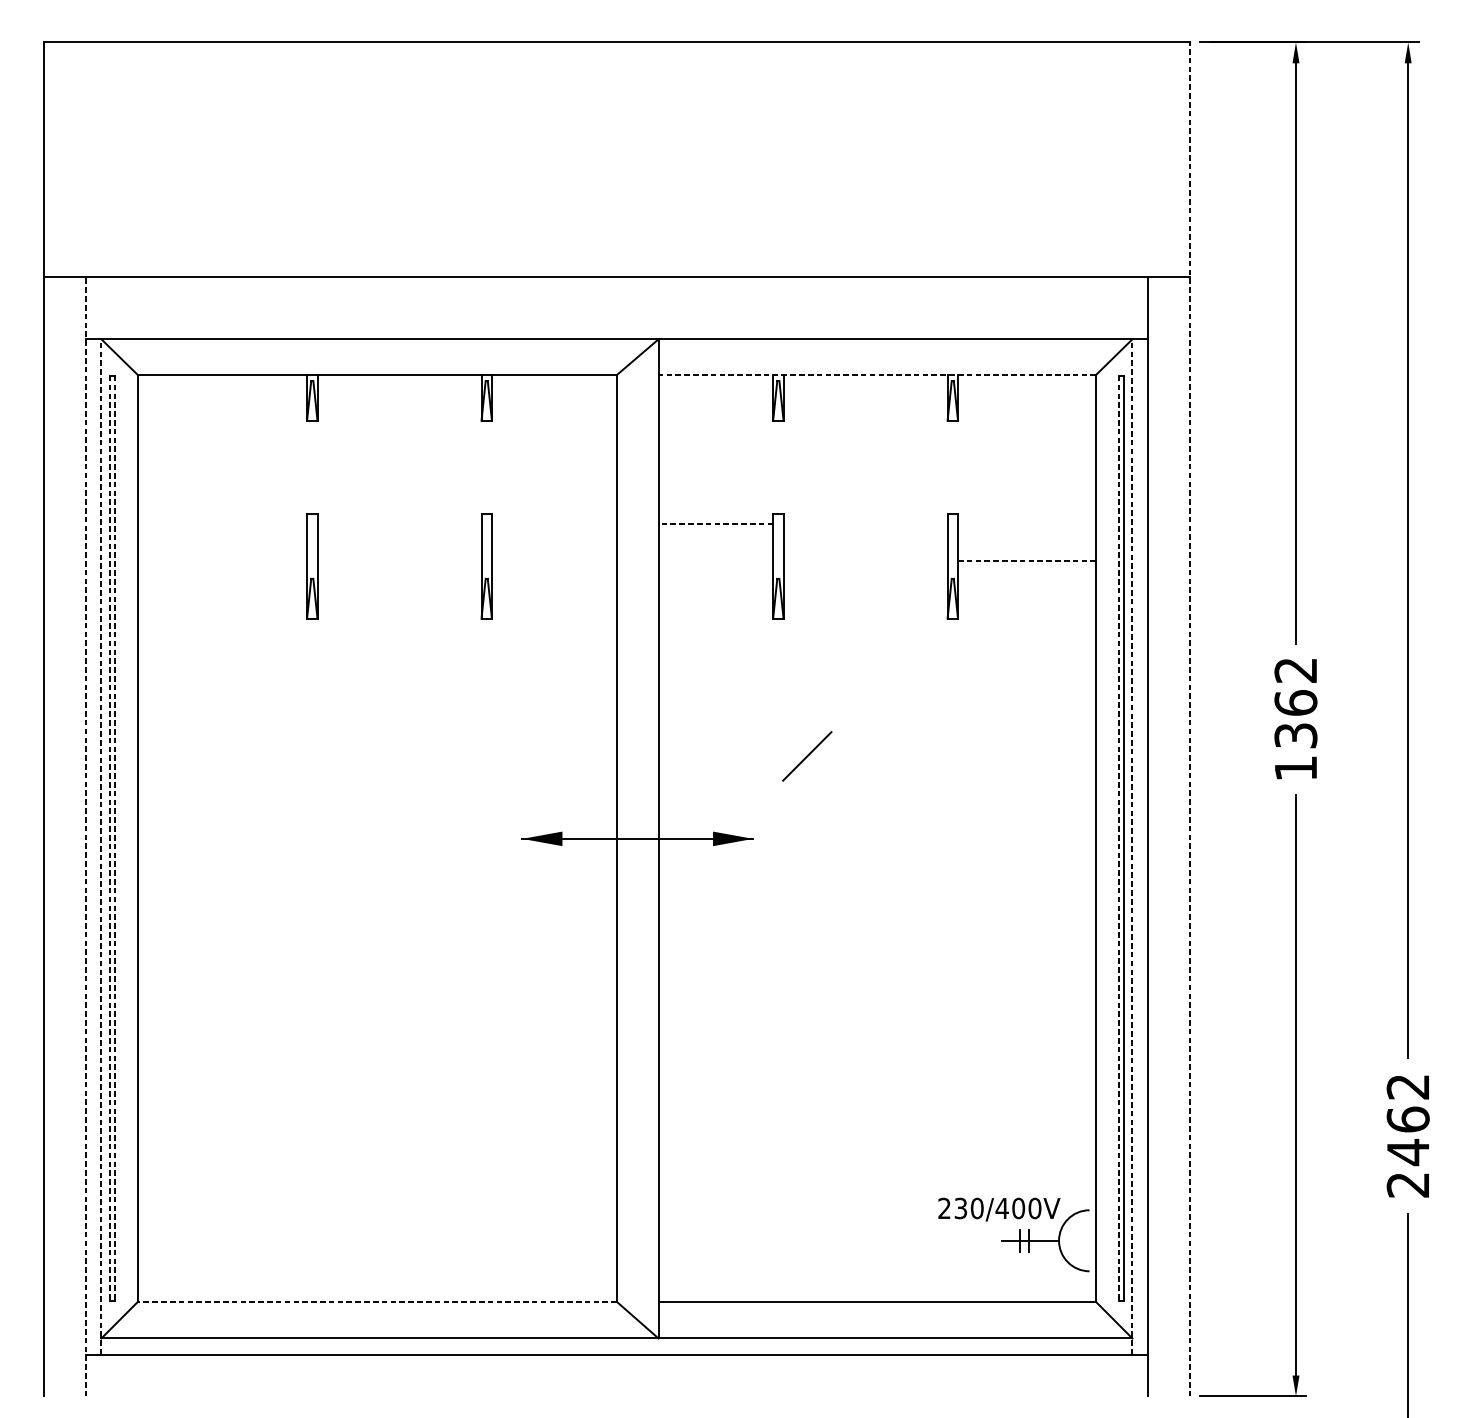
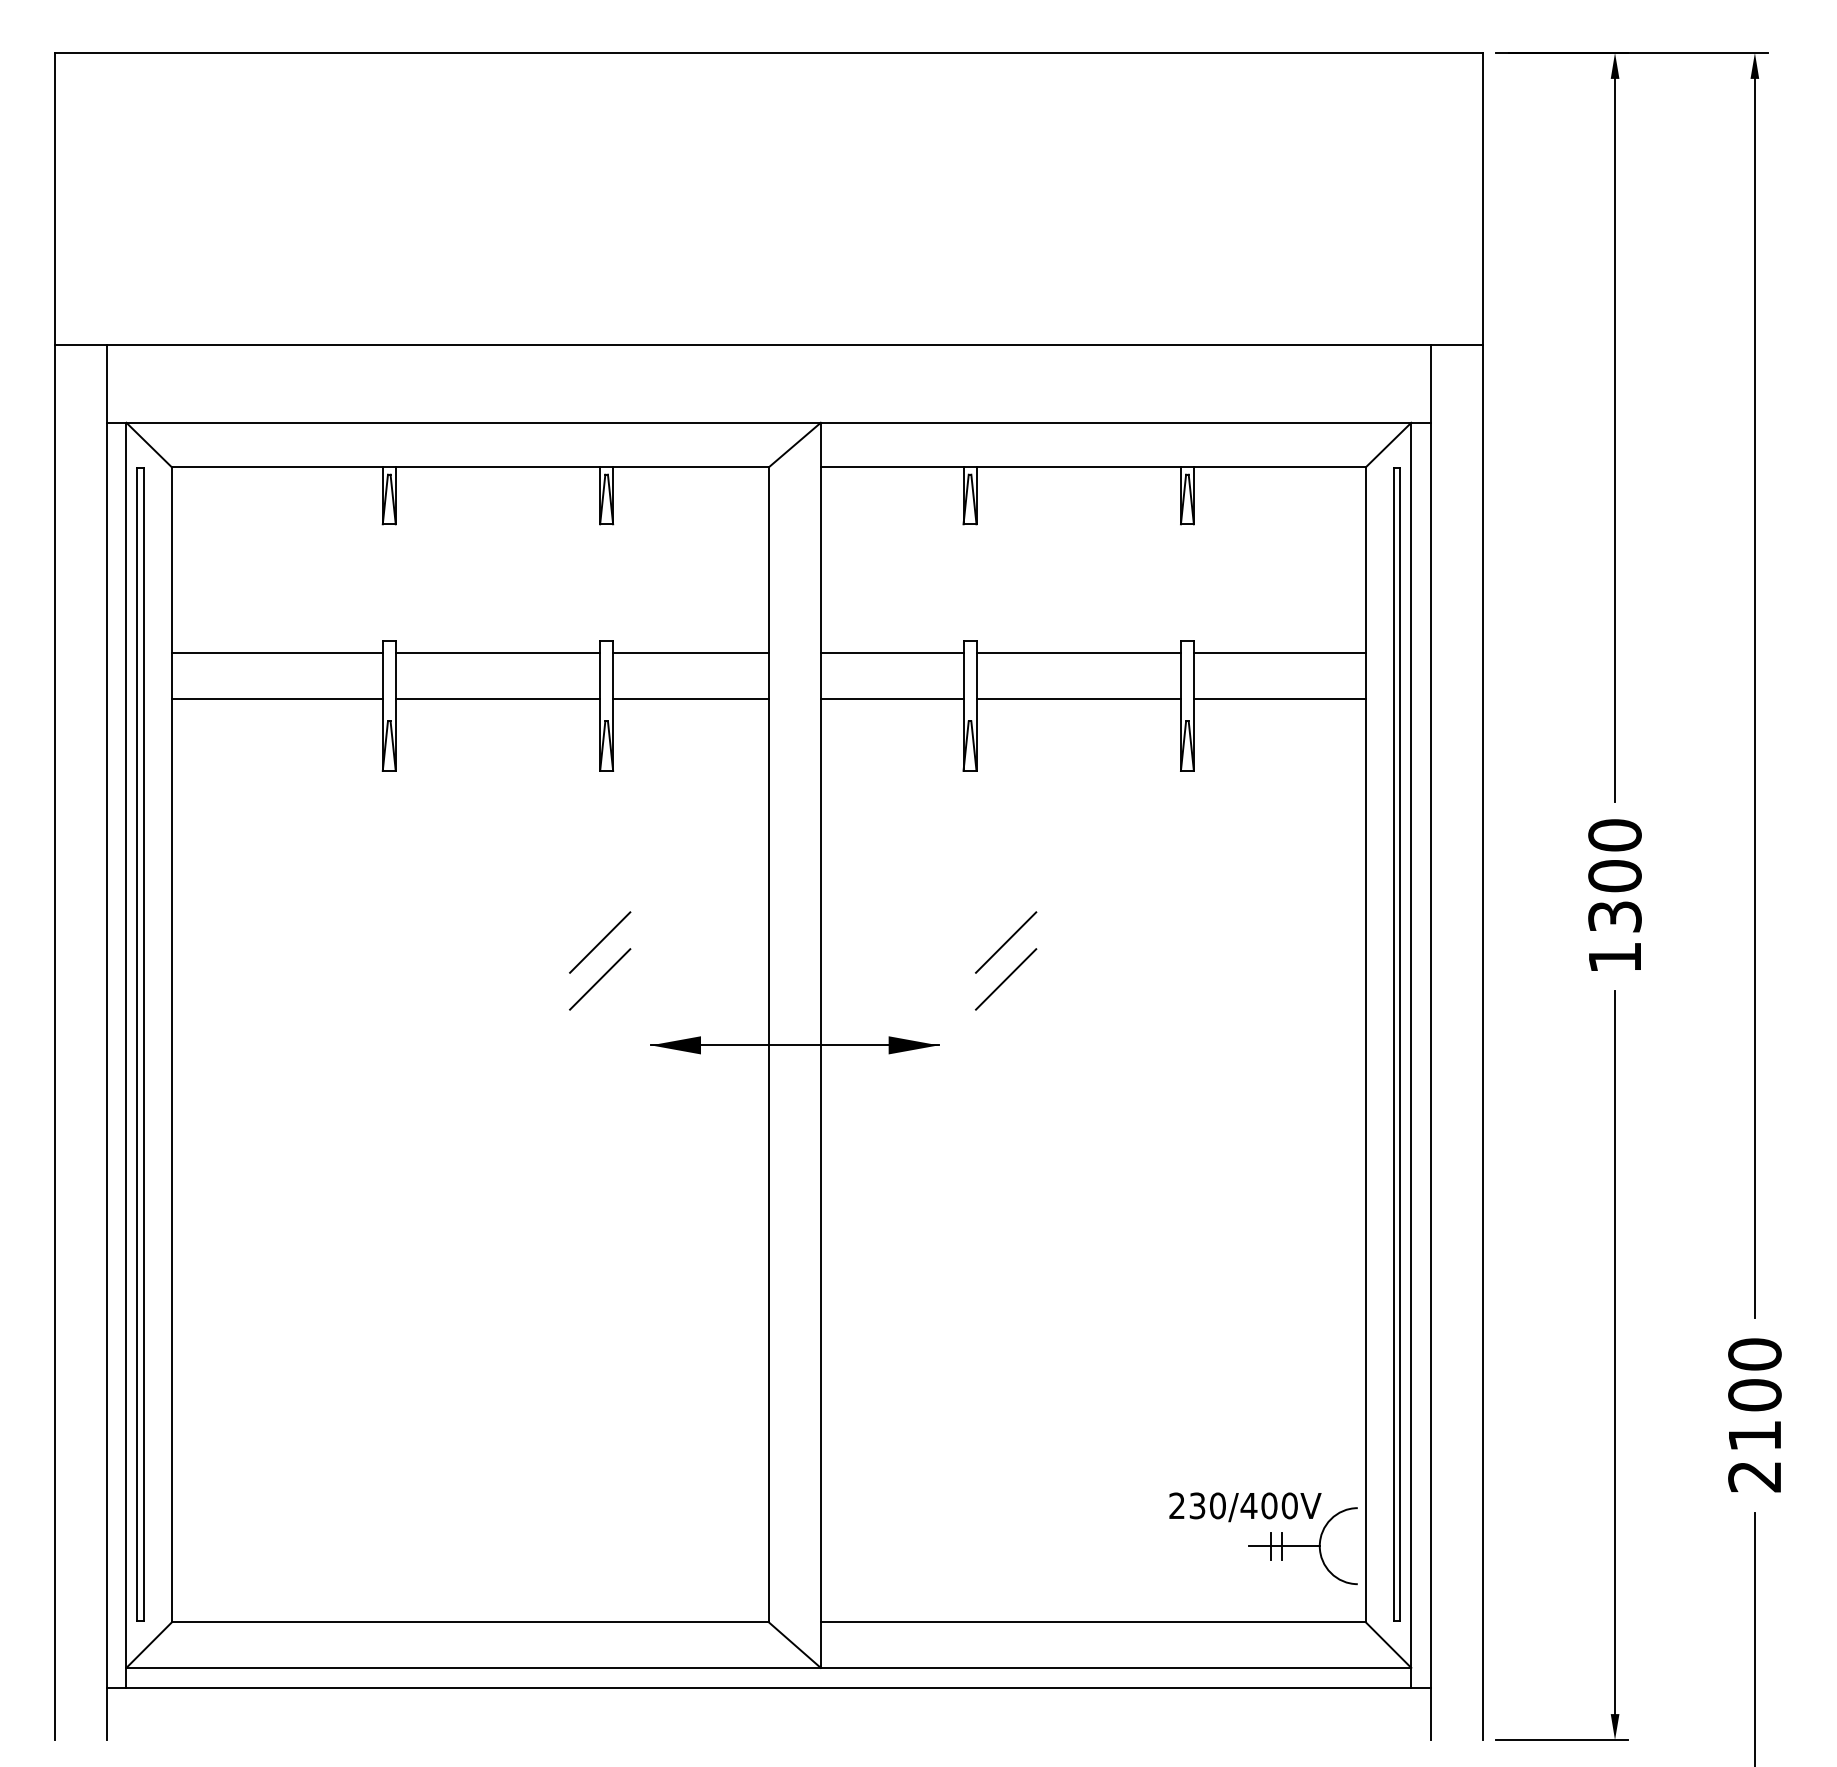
line: (877, 375) -> (1093, 467), dashed -> solid
line: (221, 523) -> (276, 652), added
line: (399, 523) -> (497, 652), added
line: (554, 523) -> (690, 652), added
line: (715, 523) -> (891, 652), dashed -> solid
line: (865, 523) -> (1078, 652), added
line: (1026, 523) -> (1279, 652), added
line: (221, 561) -> (276, 699), added
line: (399, 561) -> (497, 699), added
line: (554, 561) -> (690, 699), added
line: (715, 561) -> (891, 699), added
line: (865, 561) -> (1078, 699), added
line: (1026, 561) -> (1279, 699), dashed -> solid
text: (1295, 686) -> (1614, 855), 1362 -> 1300
line: (1189, 719) -> (1482, 896), dashed -> solid
line: (481, 756) -> (600, 942), added
line: (481, 786) -> (600, 979), added
line: (806, 786) -> (1005, 979), added
line: (86, 836) -> (107, 1042), dashed -> solid
line: (110, 839) -> (137, 1045), dashed -> solid
line: (115, 839) -> (143, 1045), dashed -> solid
line: (1118, 839) -> (1393, 1045), dashed -> solid
line: (101, 847) -> (126, 1055), dashed -> solid
line: (1132, 847) -> (1411, 1055), dashed -> solid
text: (1407, 1119) -> (1754, 1395), 2462 -> 2100
line: (376, 1302) -> (469, 1622), dashed -> solid

